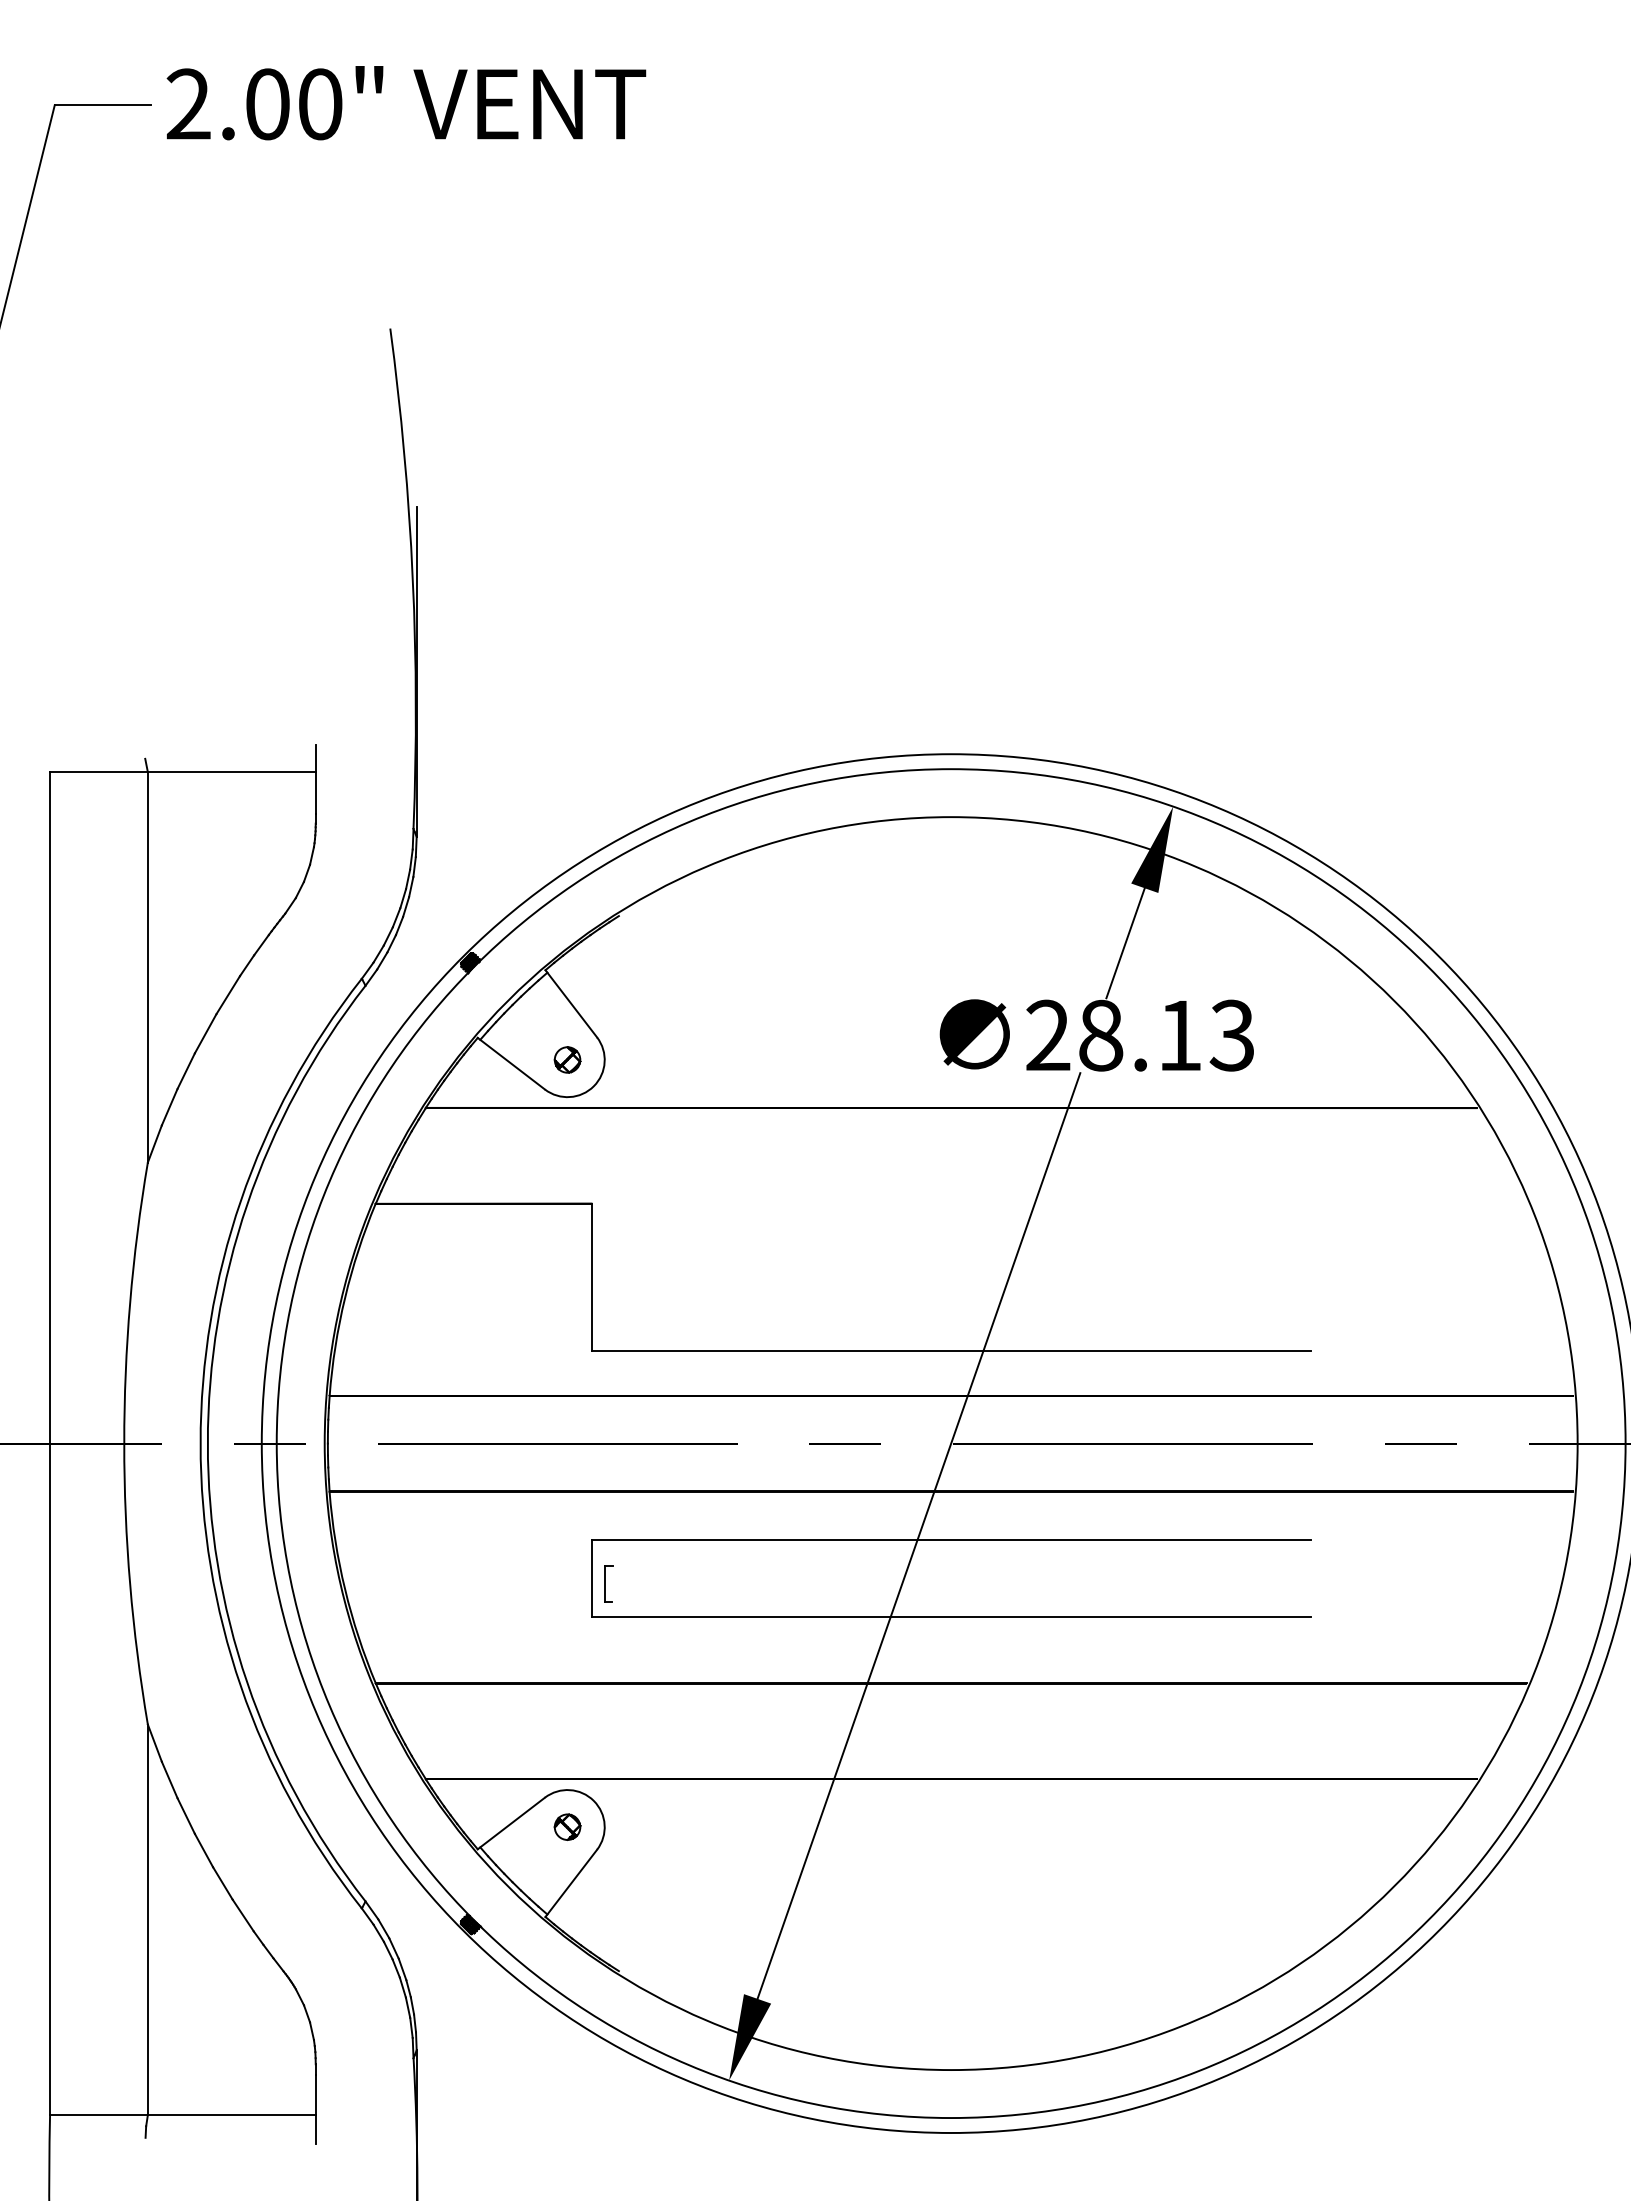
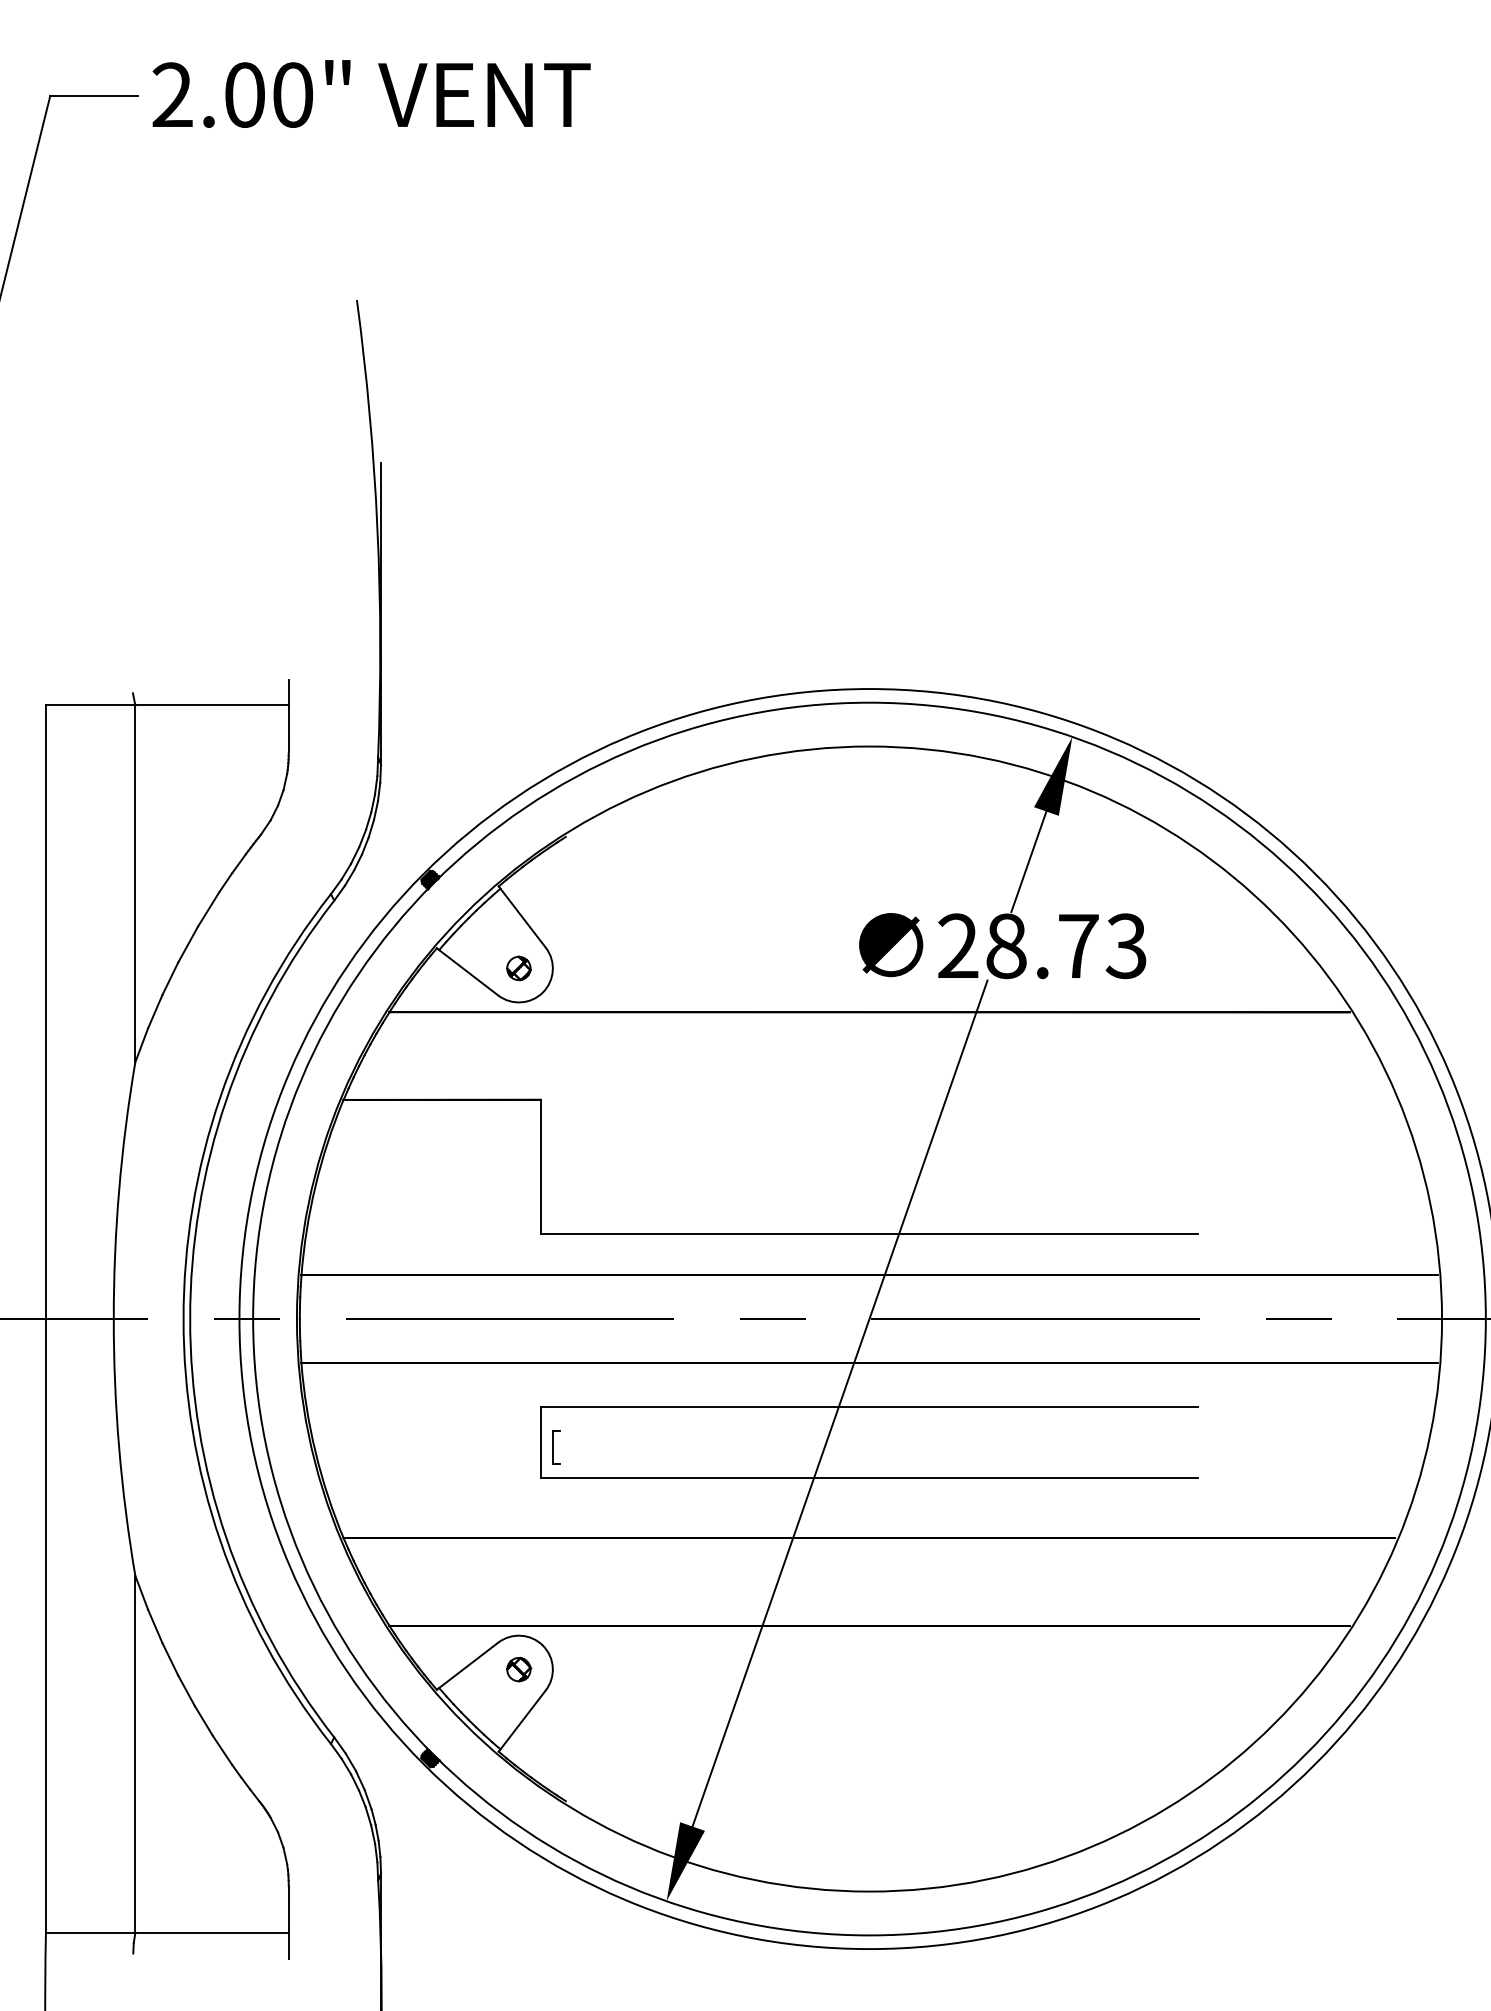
text: (1180, 1035) -> (1079, 946), 28.13 -> 28.73

